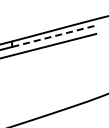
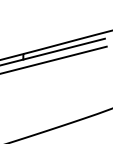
line: (52, 36) -> (63, 49), dashed -> solid

